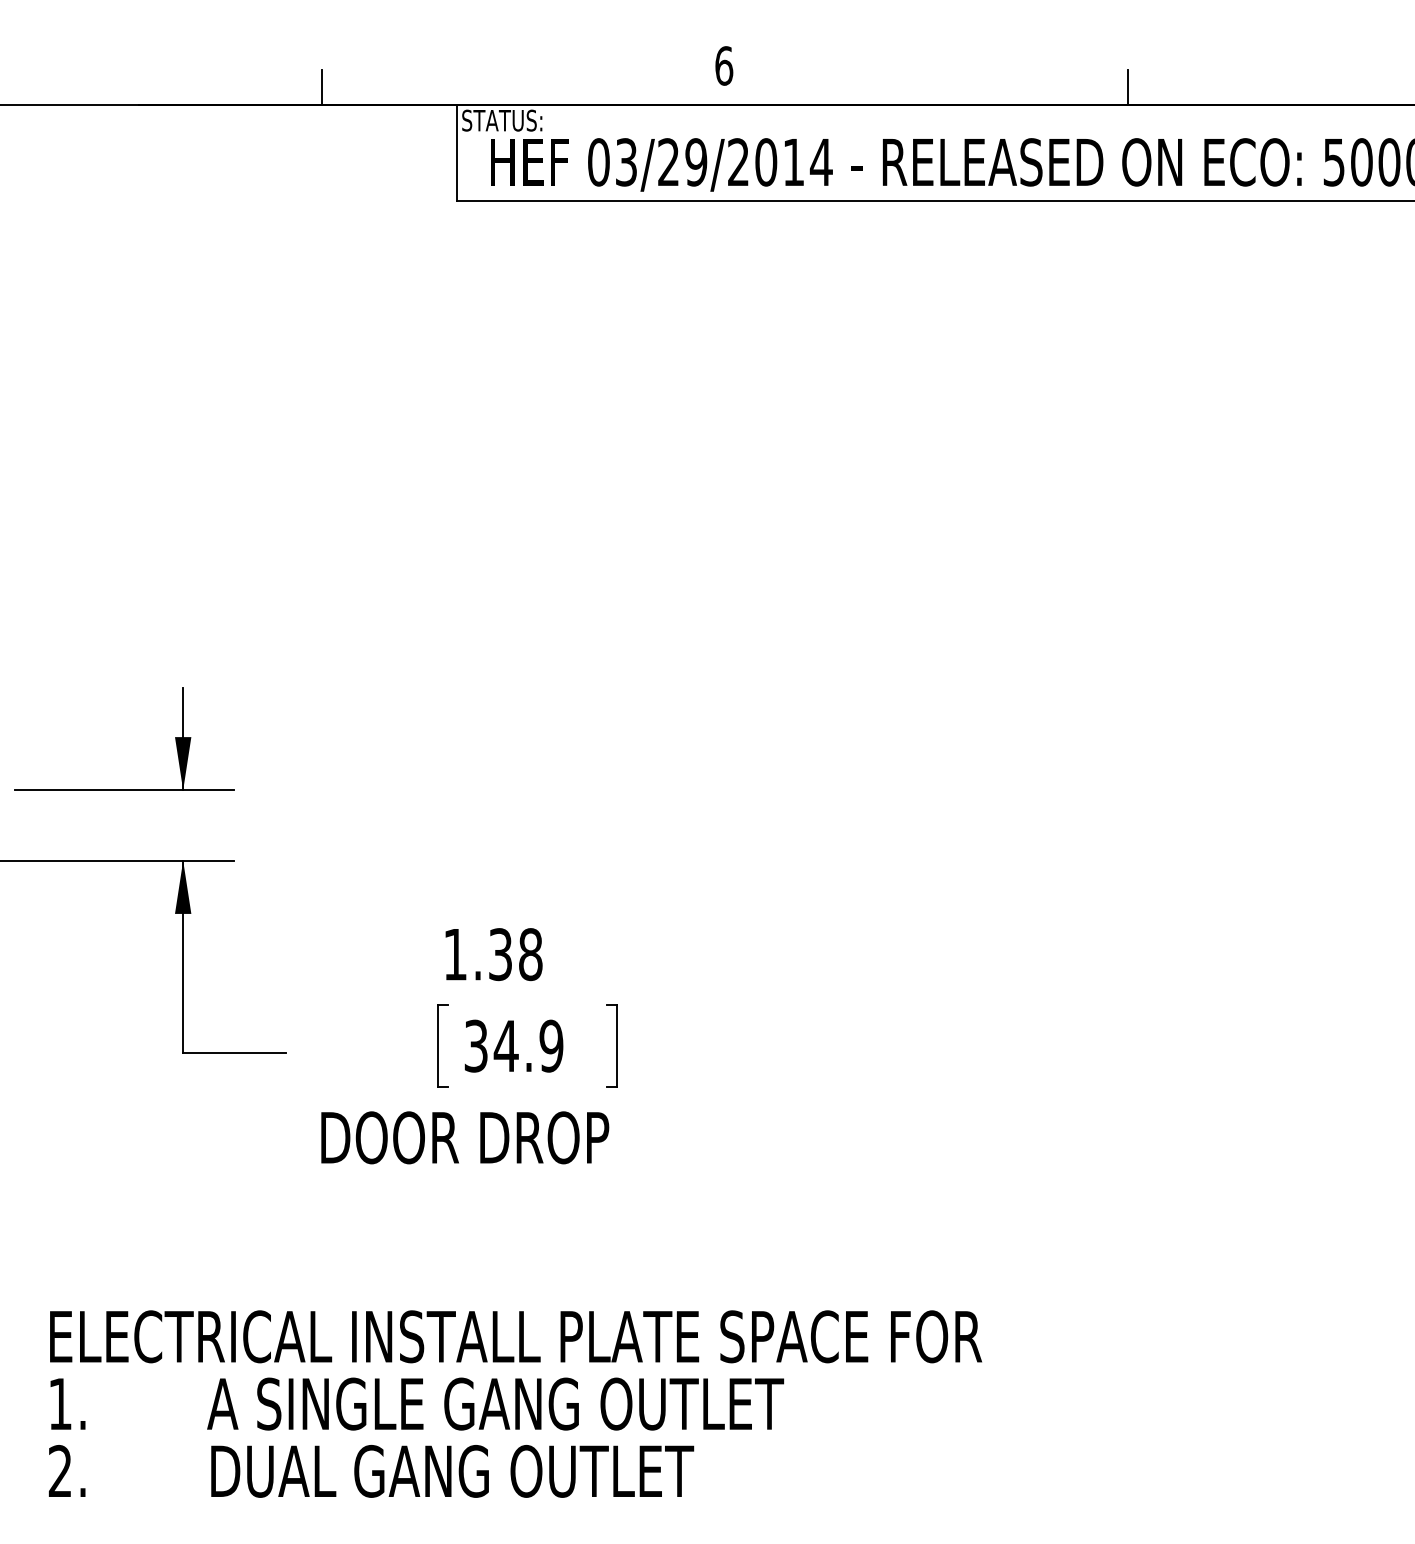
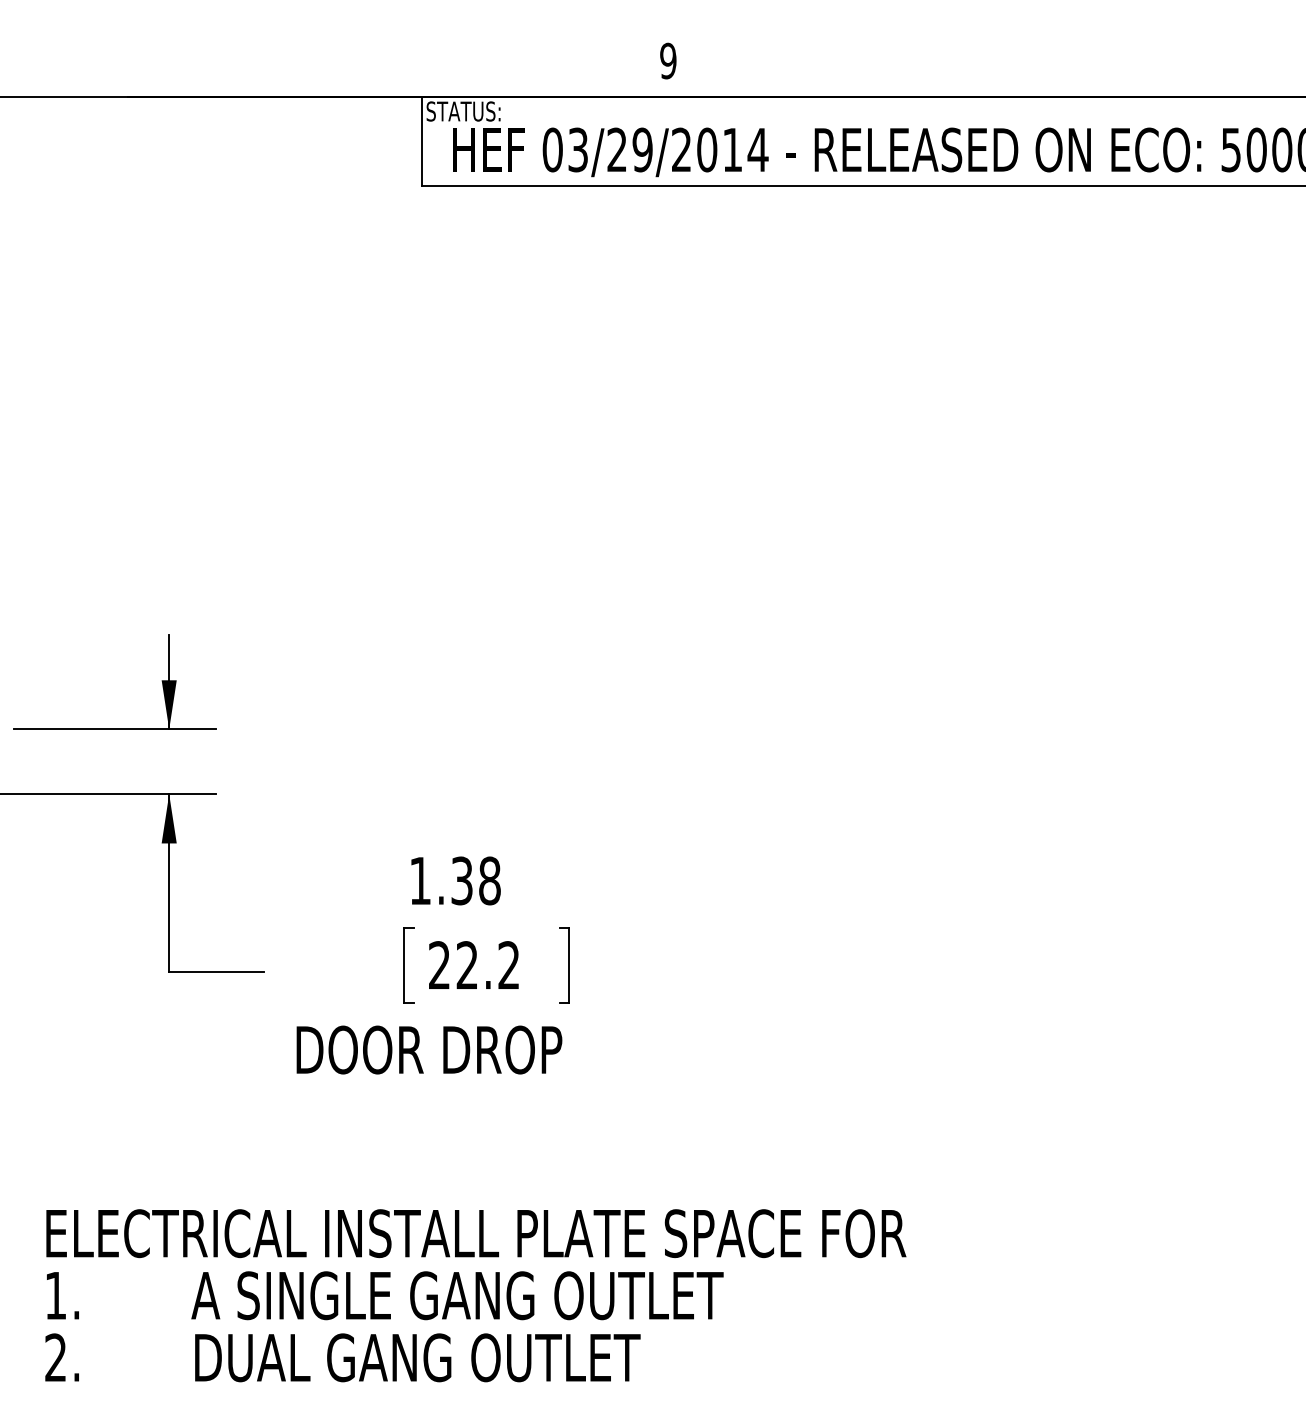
text: (724, 65) -> (668, 60), 6 -> 9
line: (322, 87) -> (297, 80), removed
line: (1128, 87) -> (1041, 80), removed
text: (514, 1046) -> (474, 965), 34.9 -> 22.2

